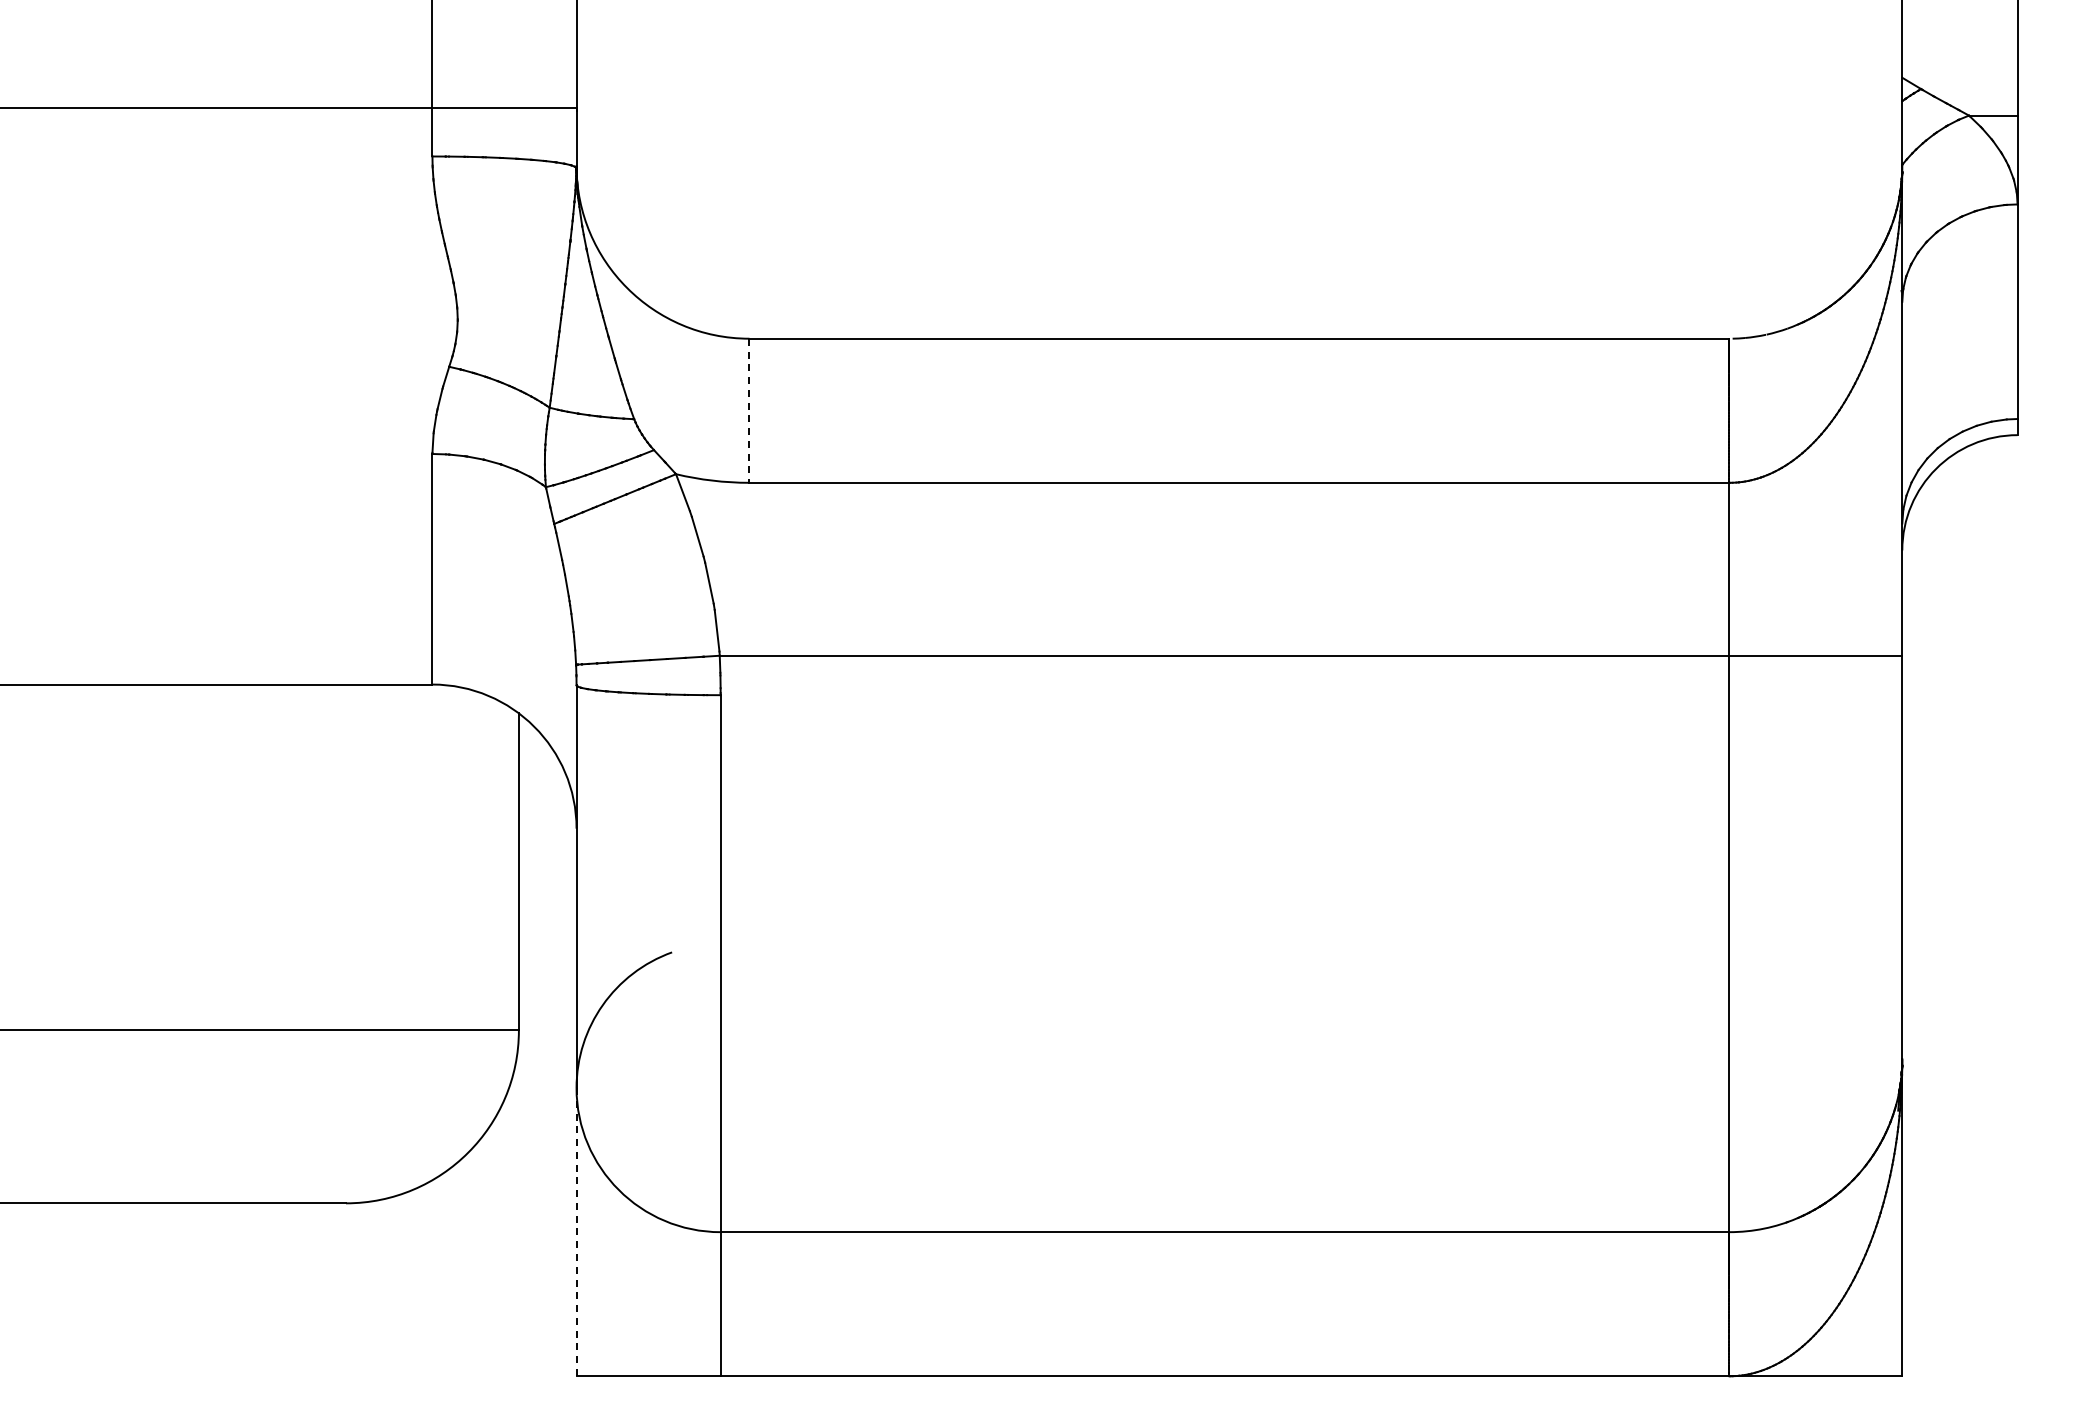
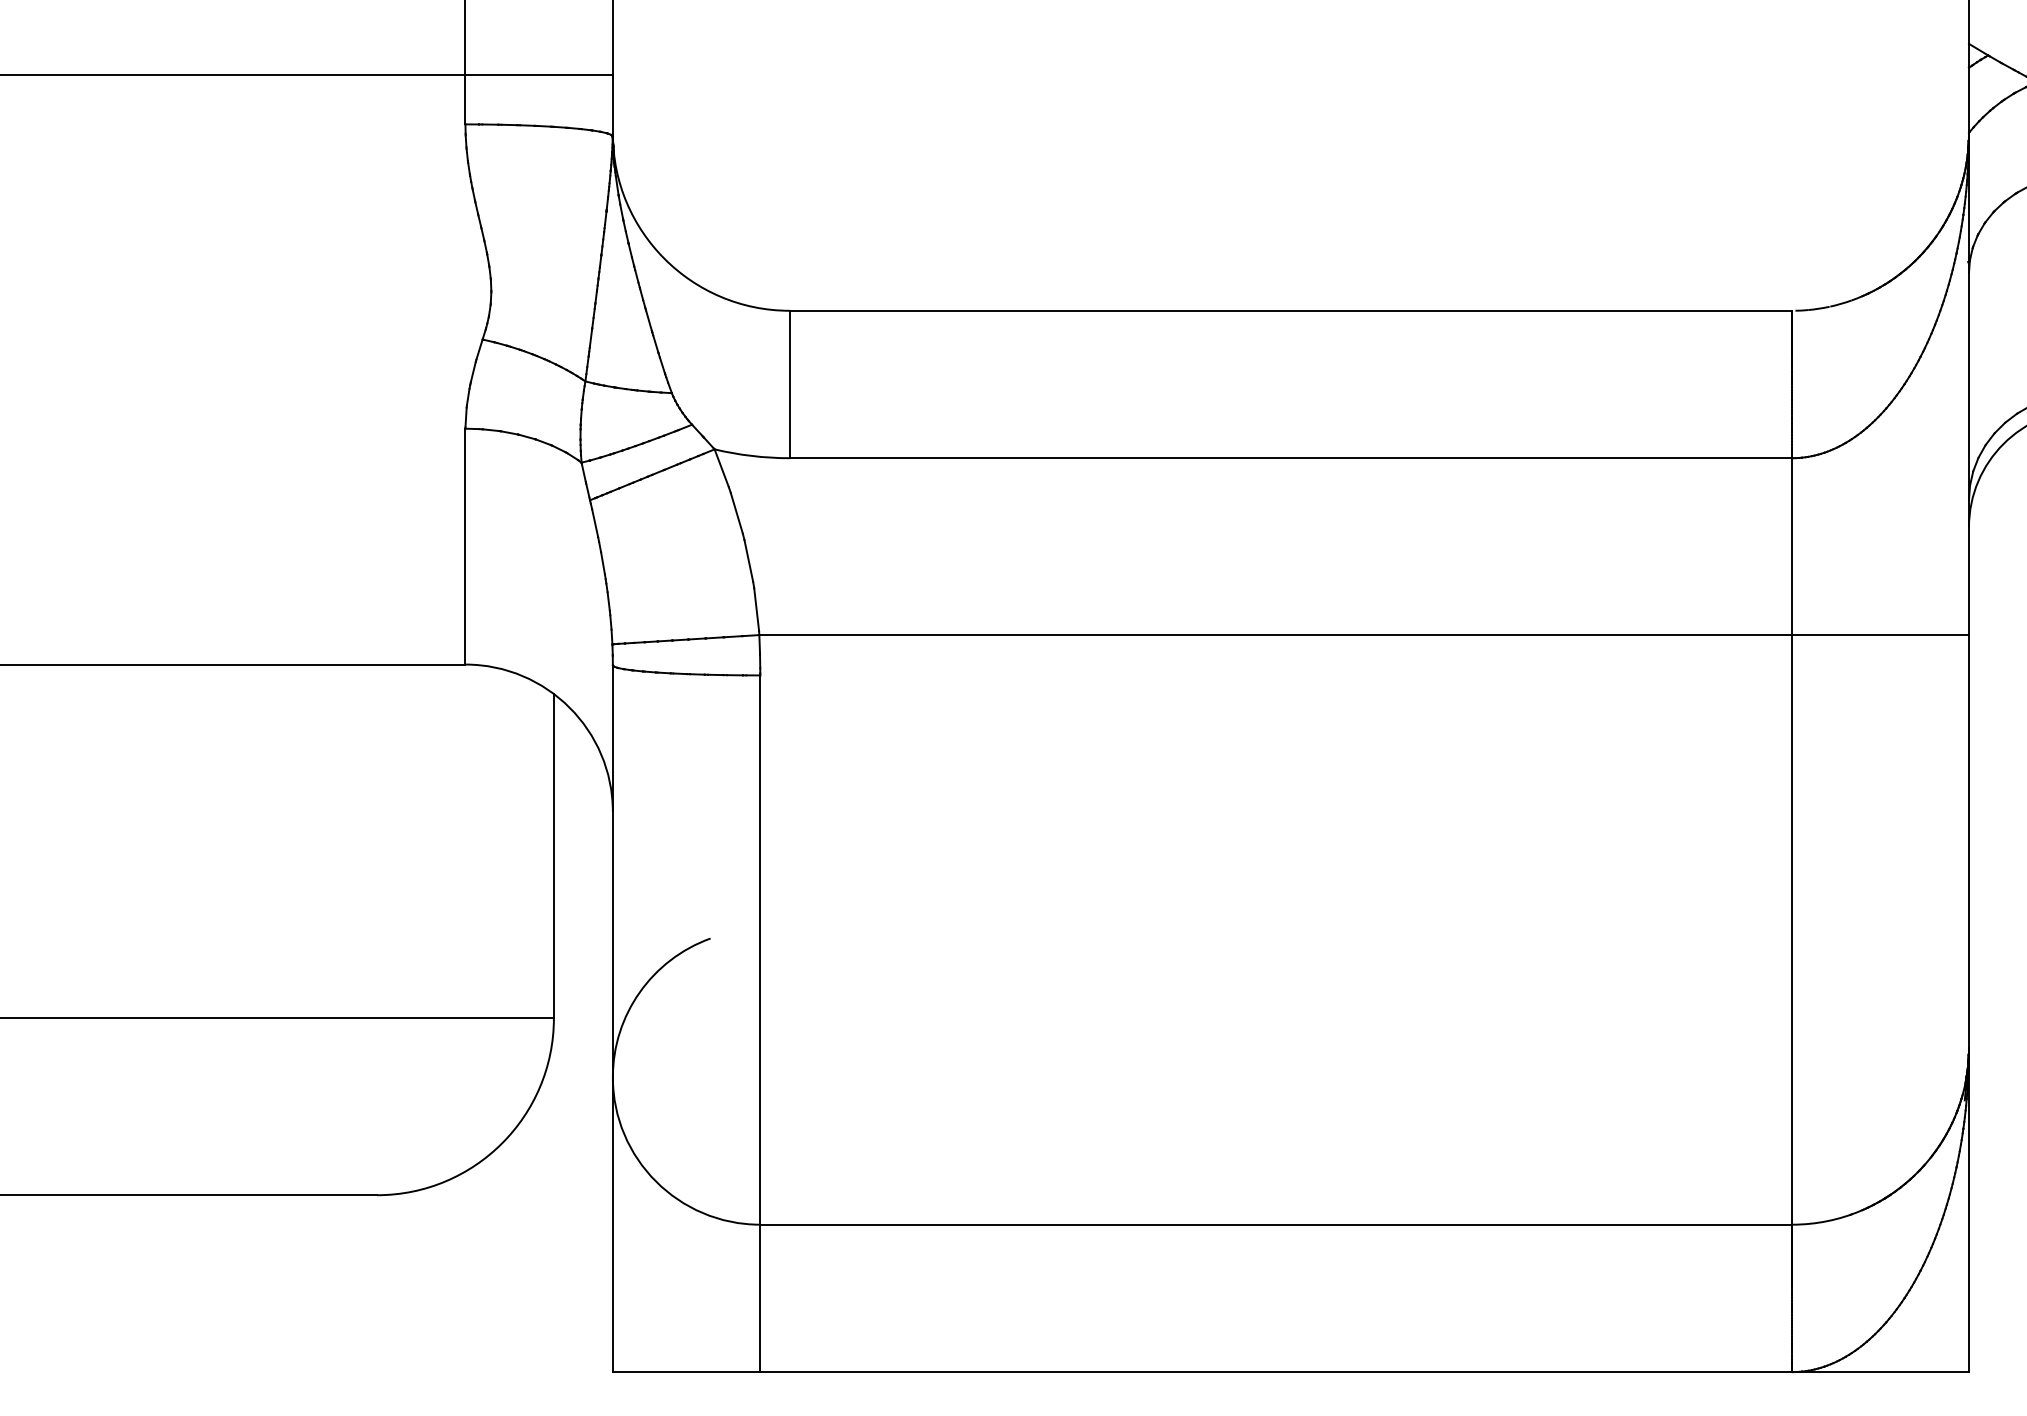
line: (749, 411) -> (789, 385), dashed -> solid
line: (576, 1232) -> (612, 1225), dashed -> solid

